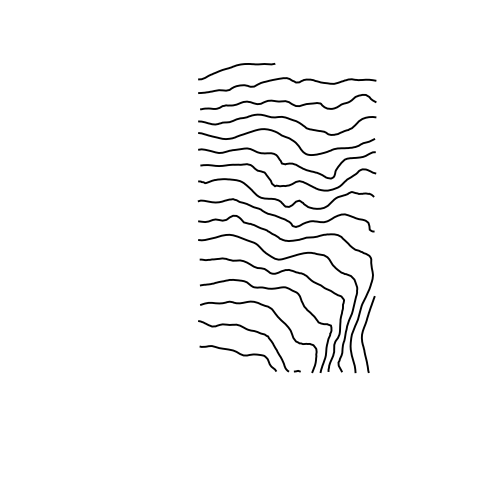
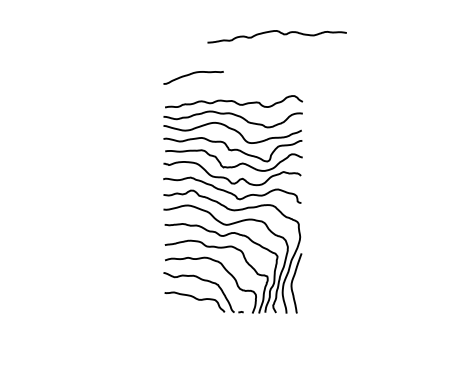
curve: (287, 80) -> (277, 32), moved

